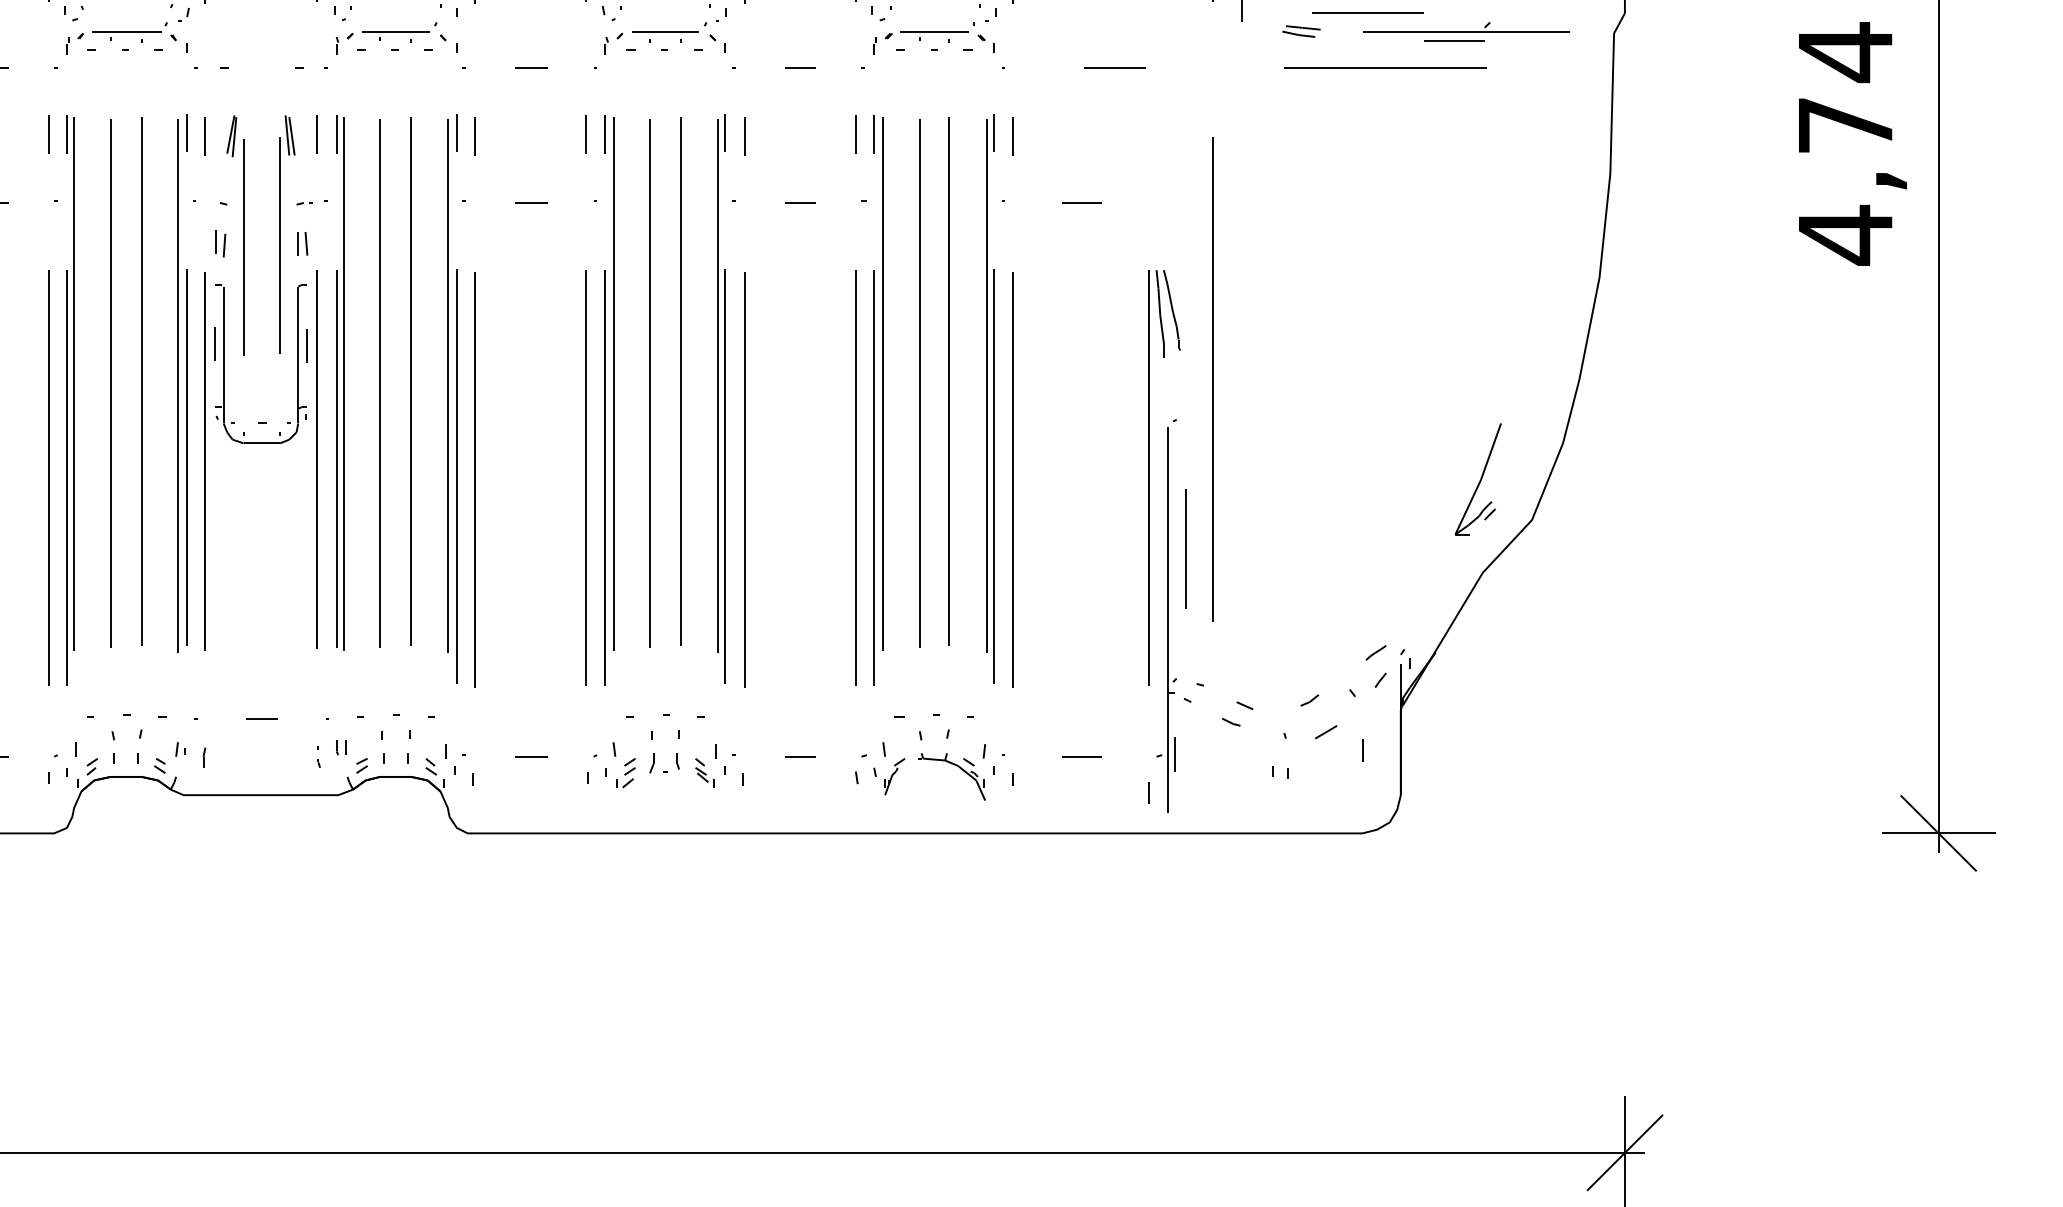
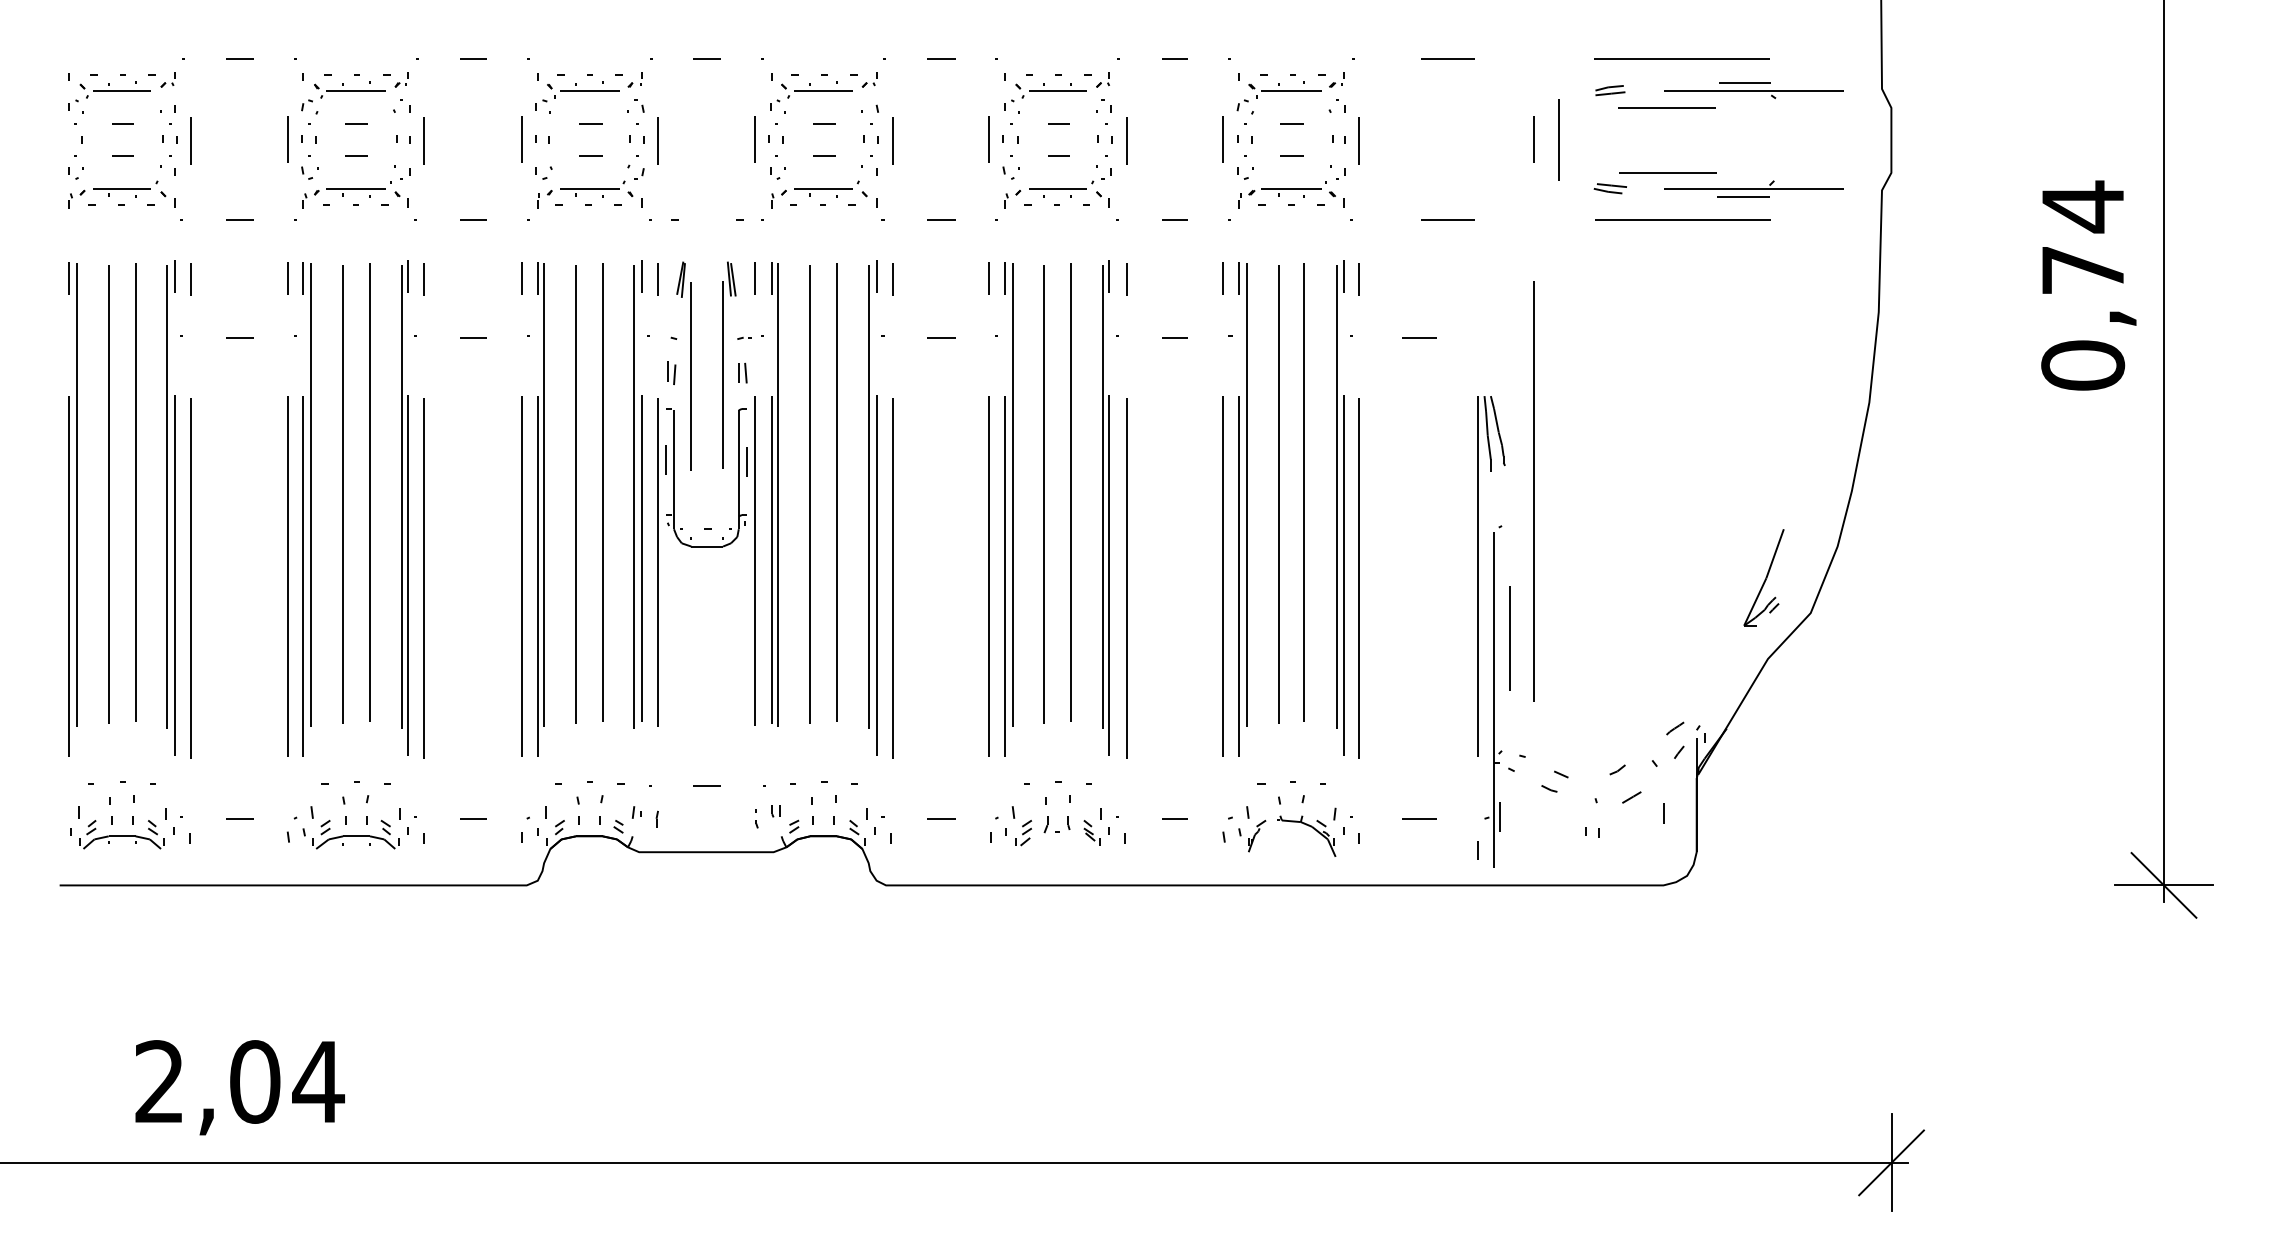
text: (1846, 234) -> (2083, 365), 4,74 -> 0,74

